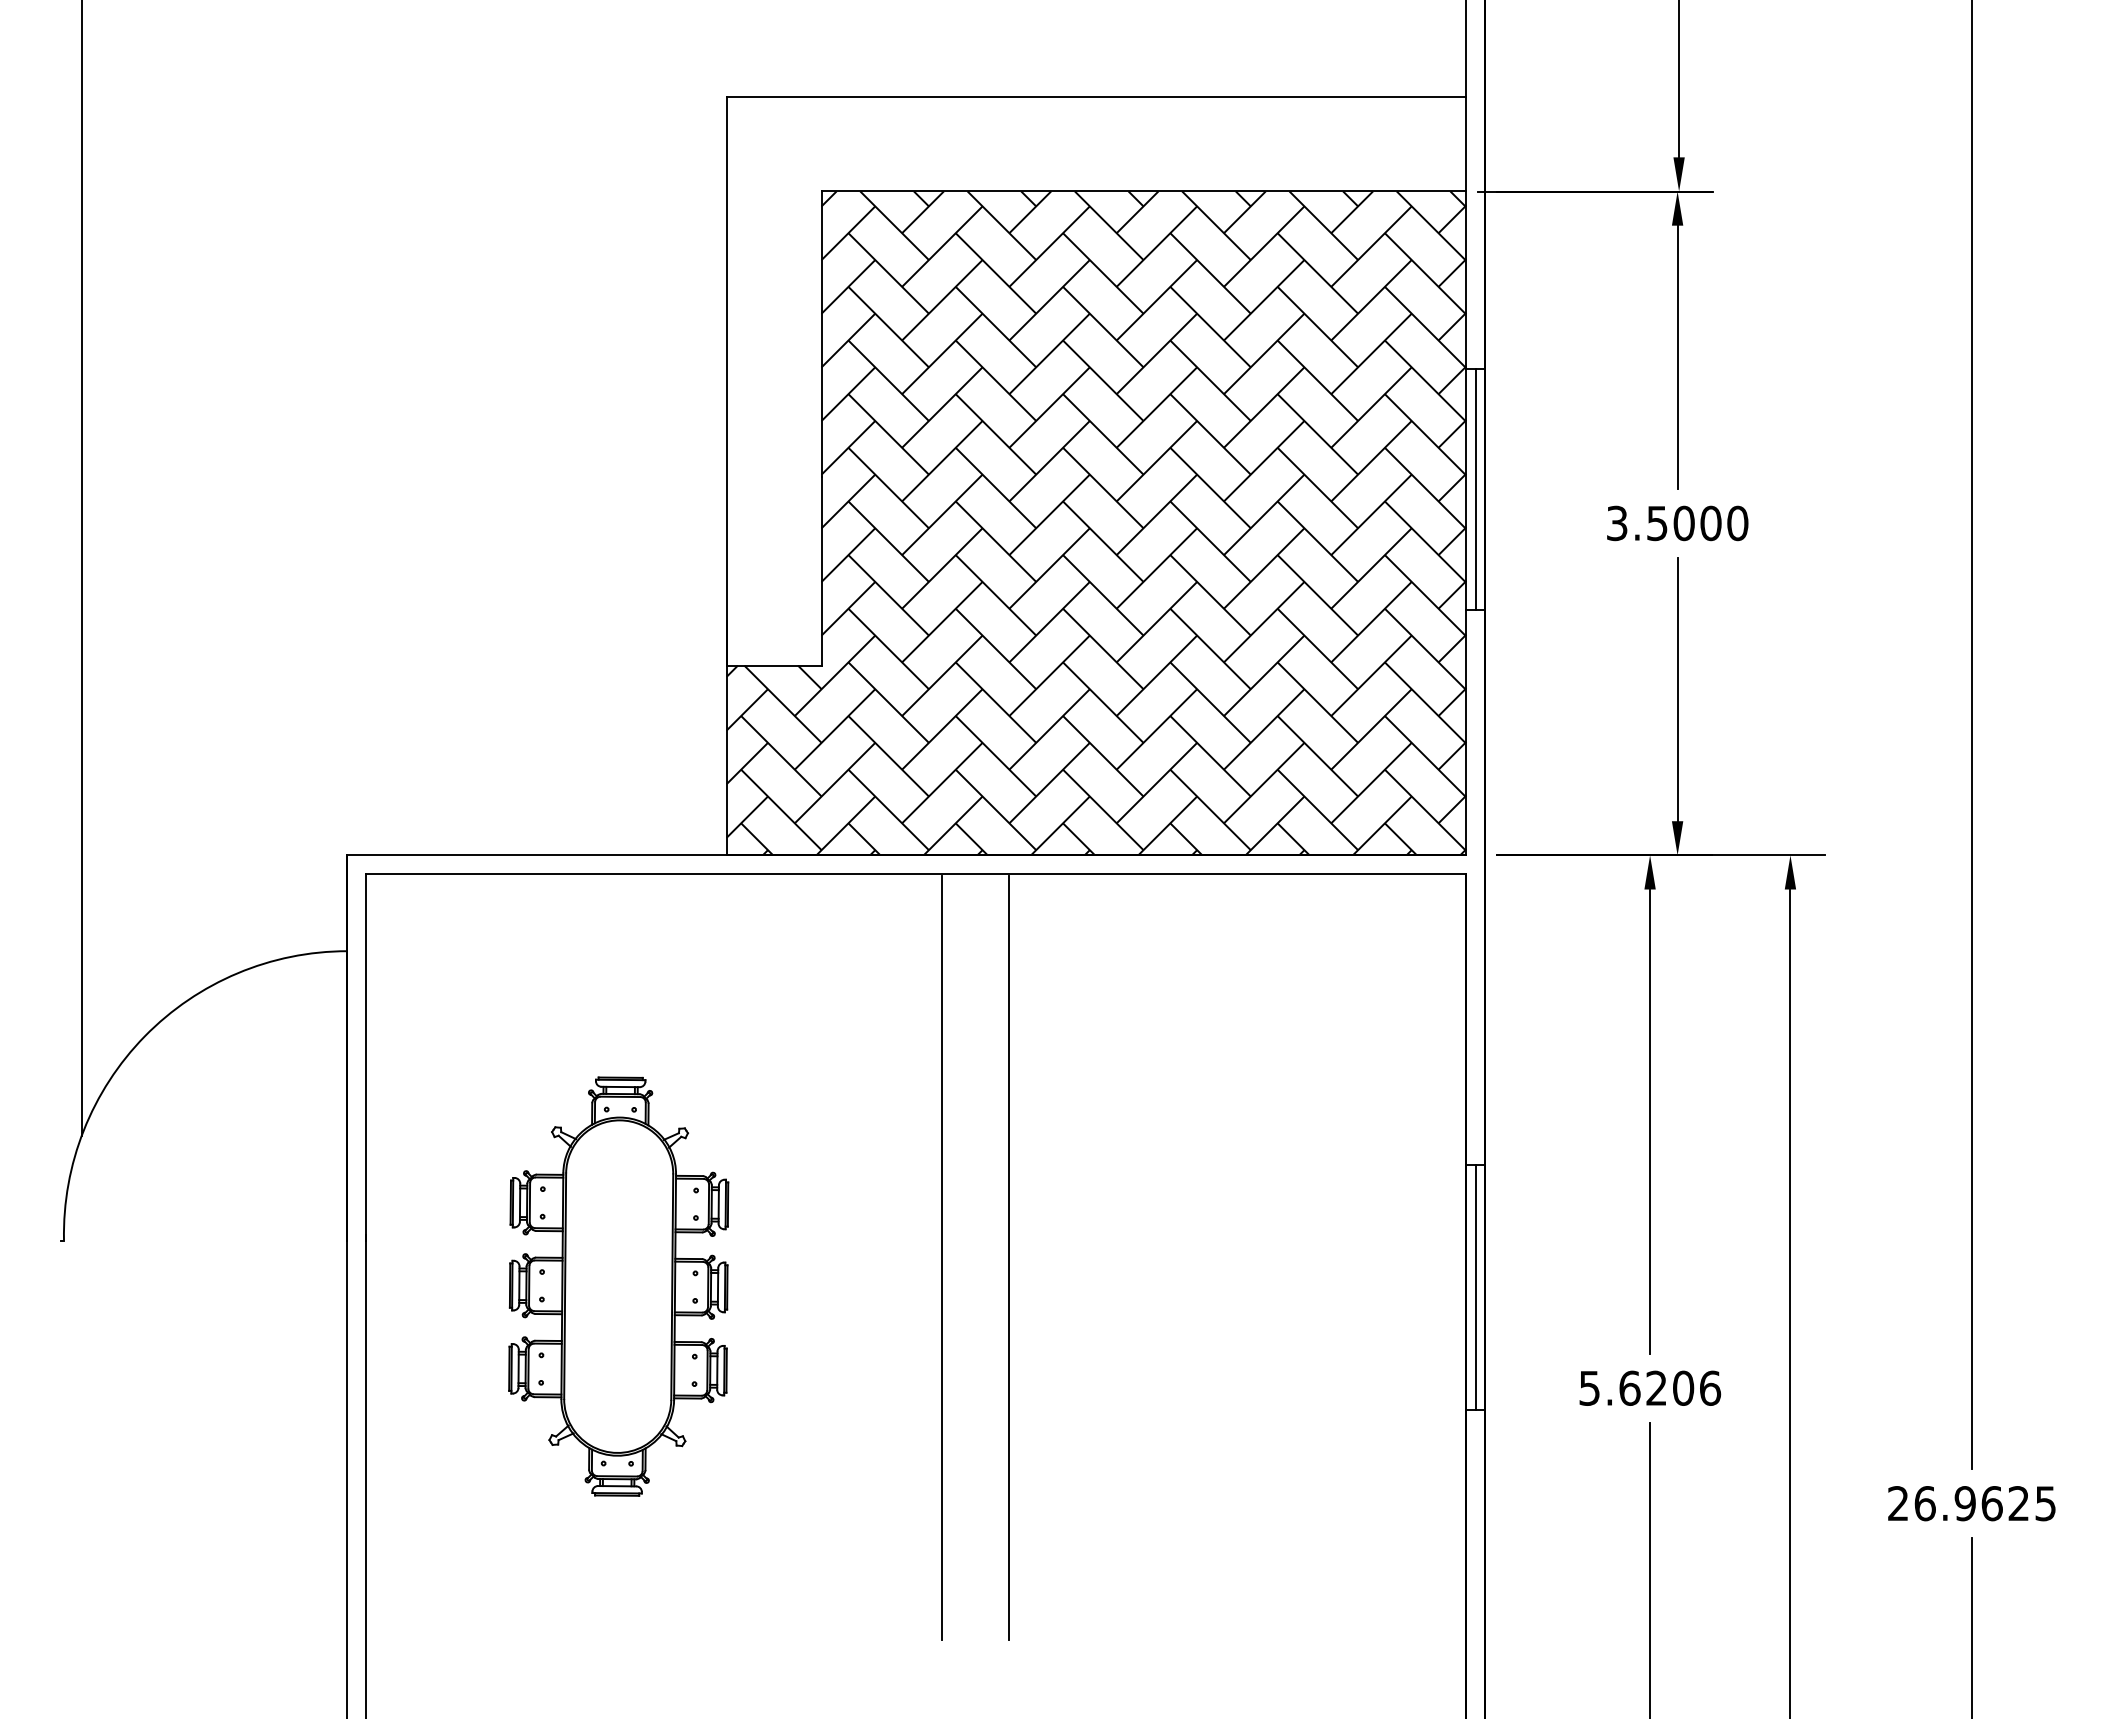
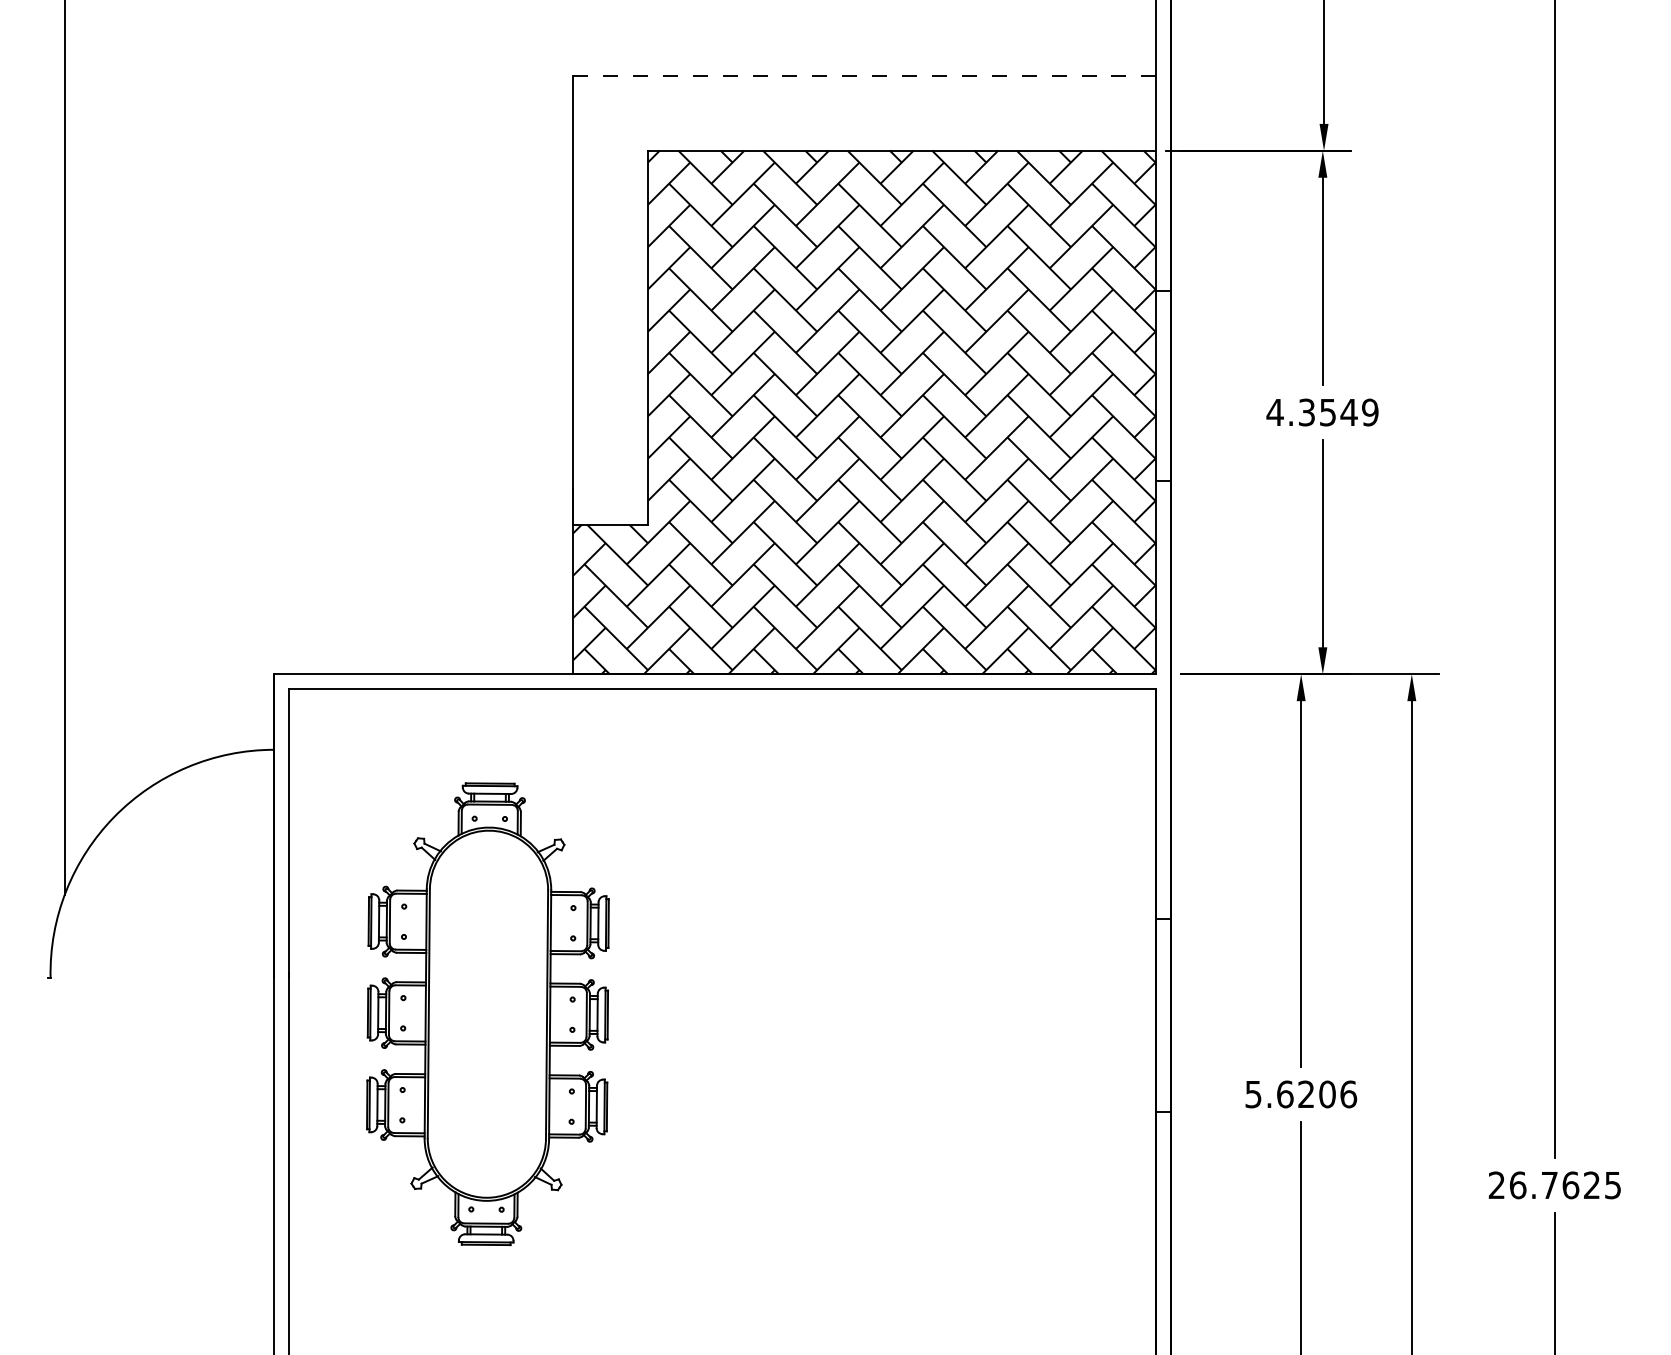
line: (1096, 97) -> (864, 76), solid -> dashed
line: (1475, 489) -> (1163, 385), removed
text: (1677, 523) -> (1322, 412), 3.5000 -> 4.3549
line: (942, 1257) -> (743, 991), removed
line: (1008, 1257) -> (795, 991), removed
part: (618, 1286) -> (487, 1014), size x1.4
line: (1475, 1286) -> (1163, 1014), removed
text: (1965, 1503) -> (1549, 1185), 26.9625 -> 26.7625

